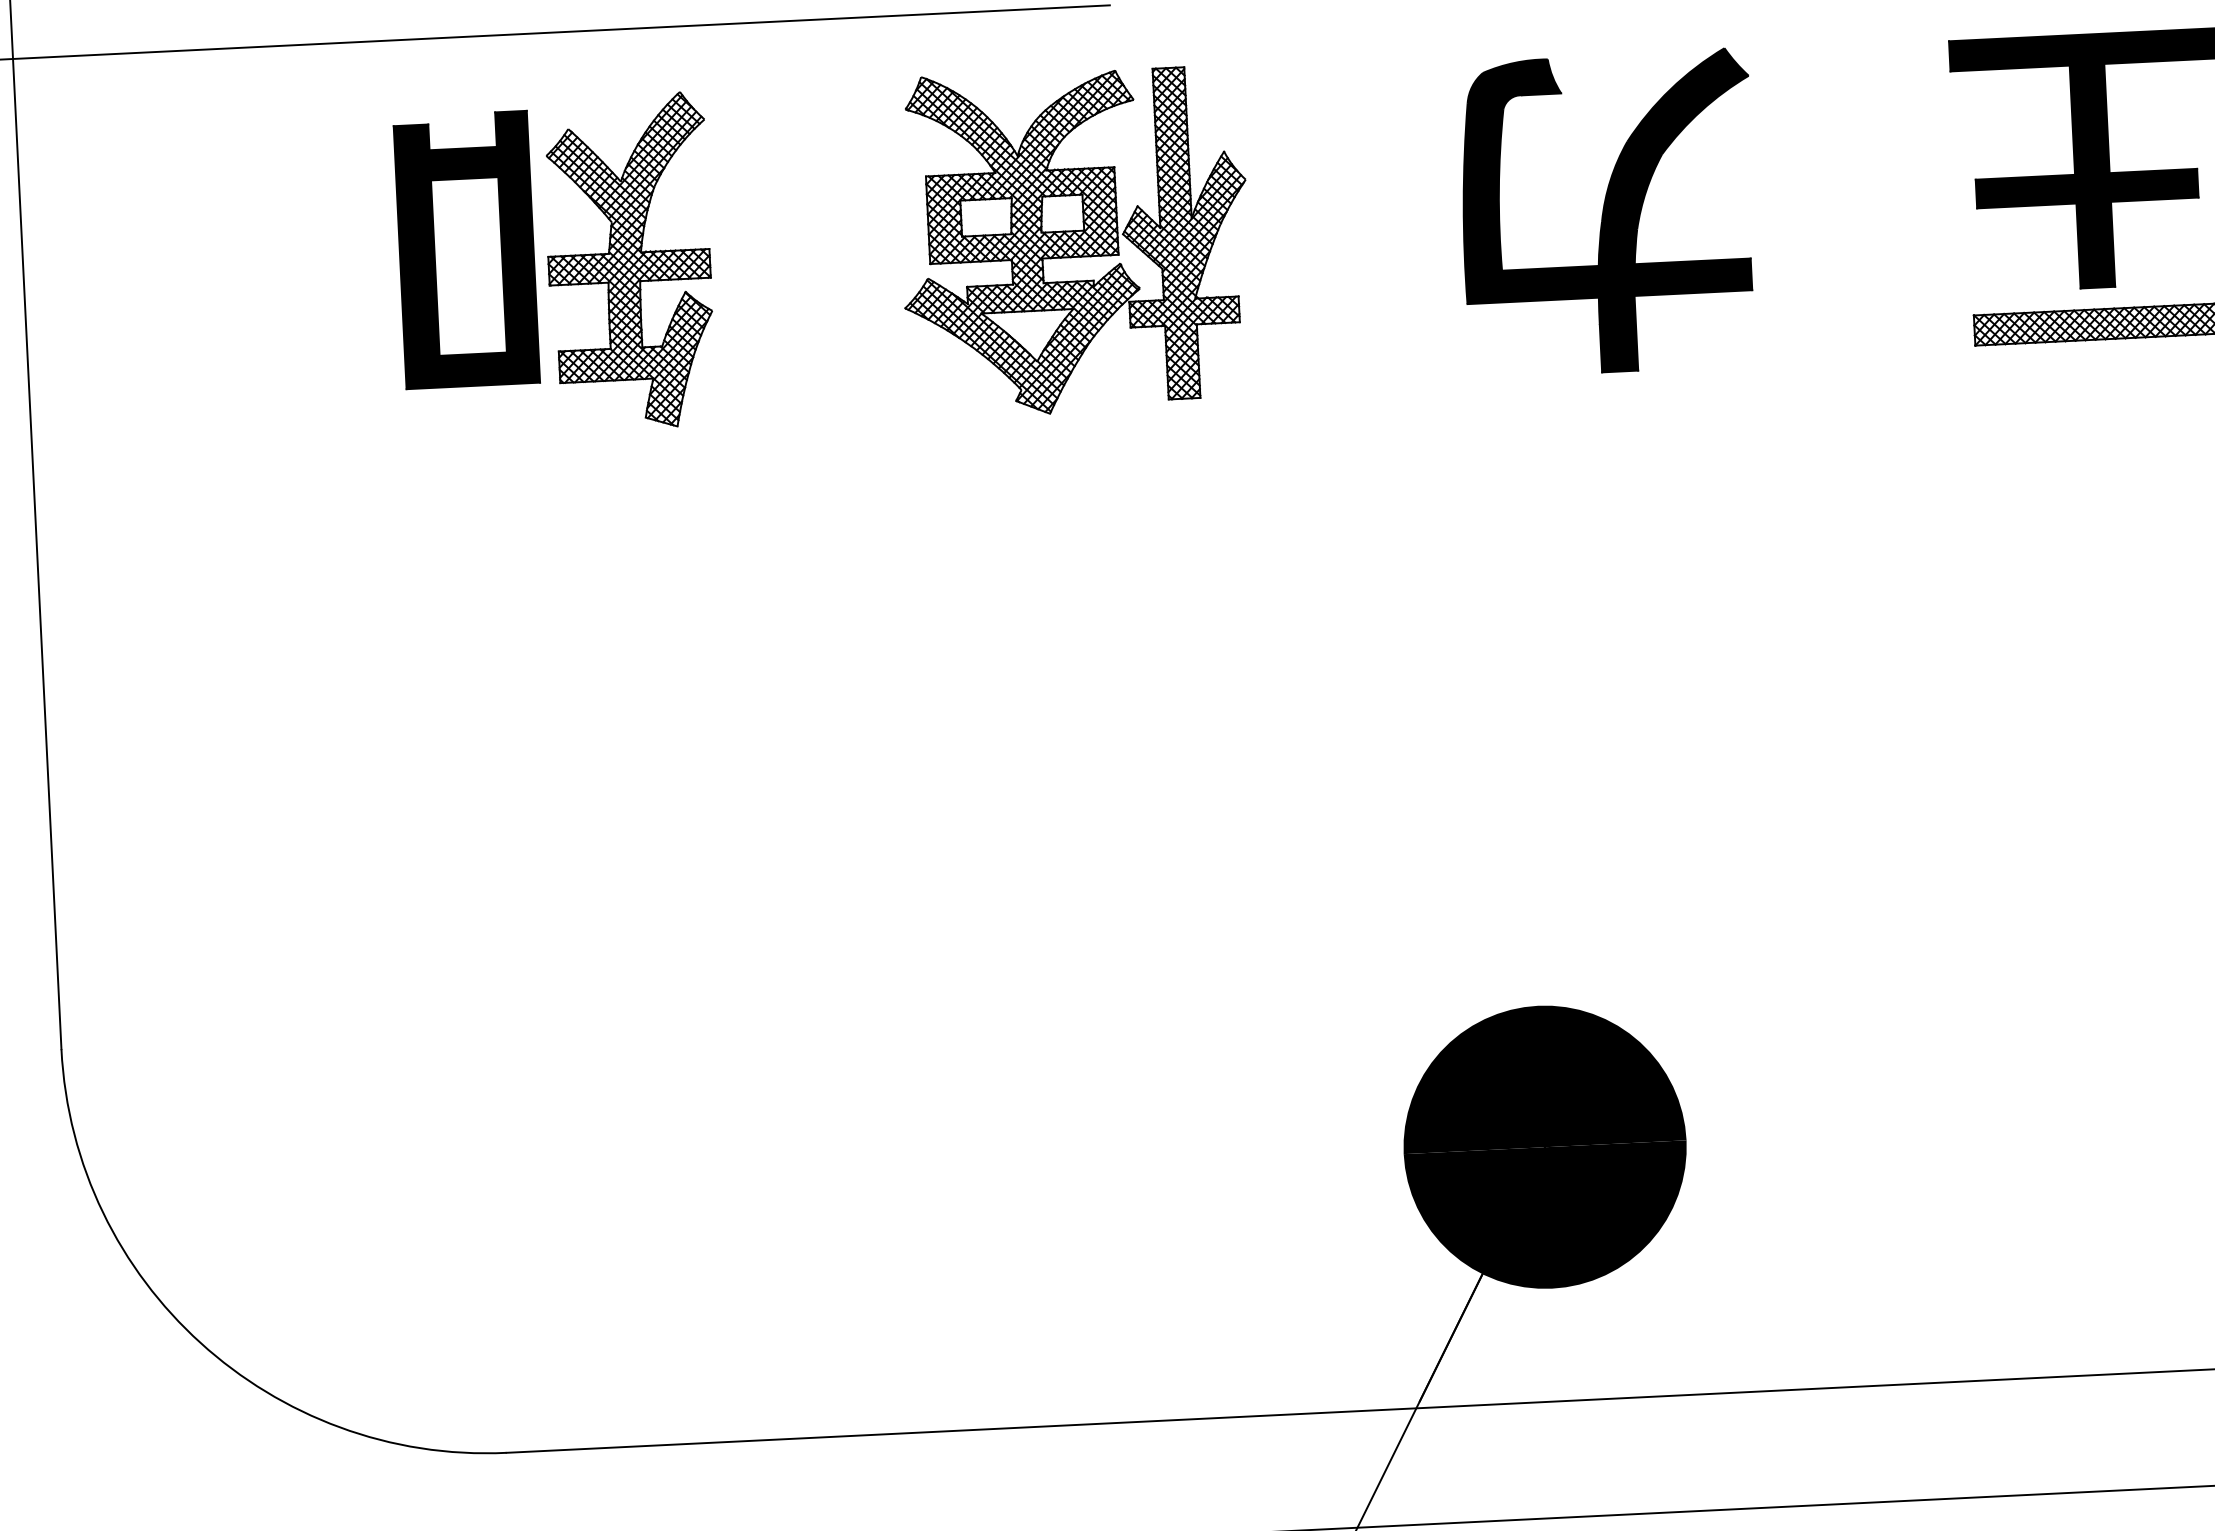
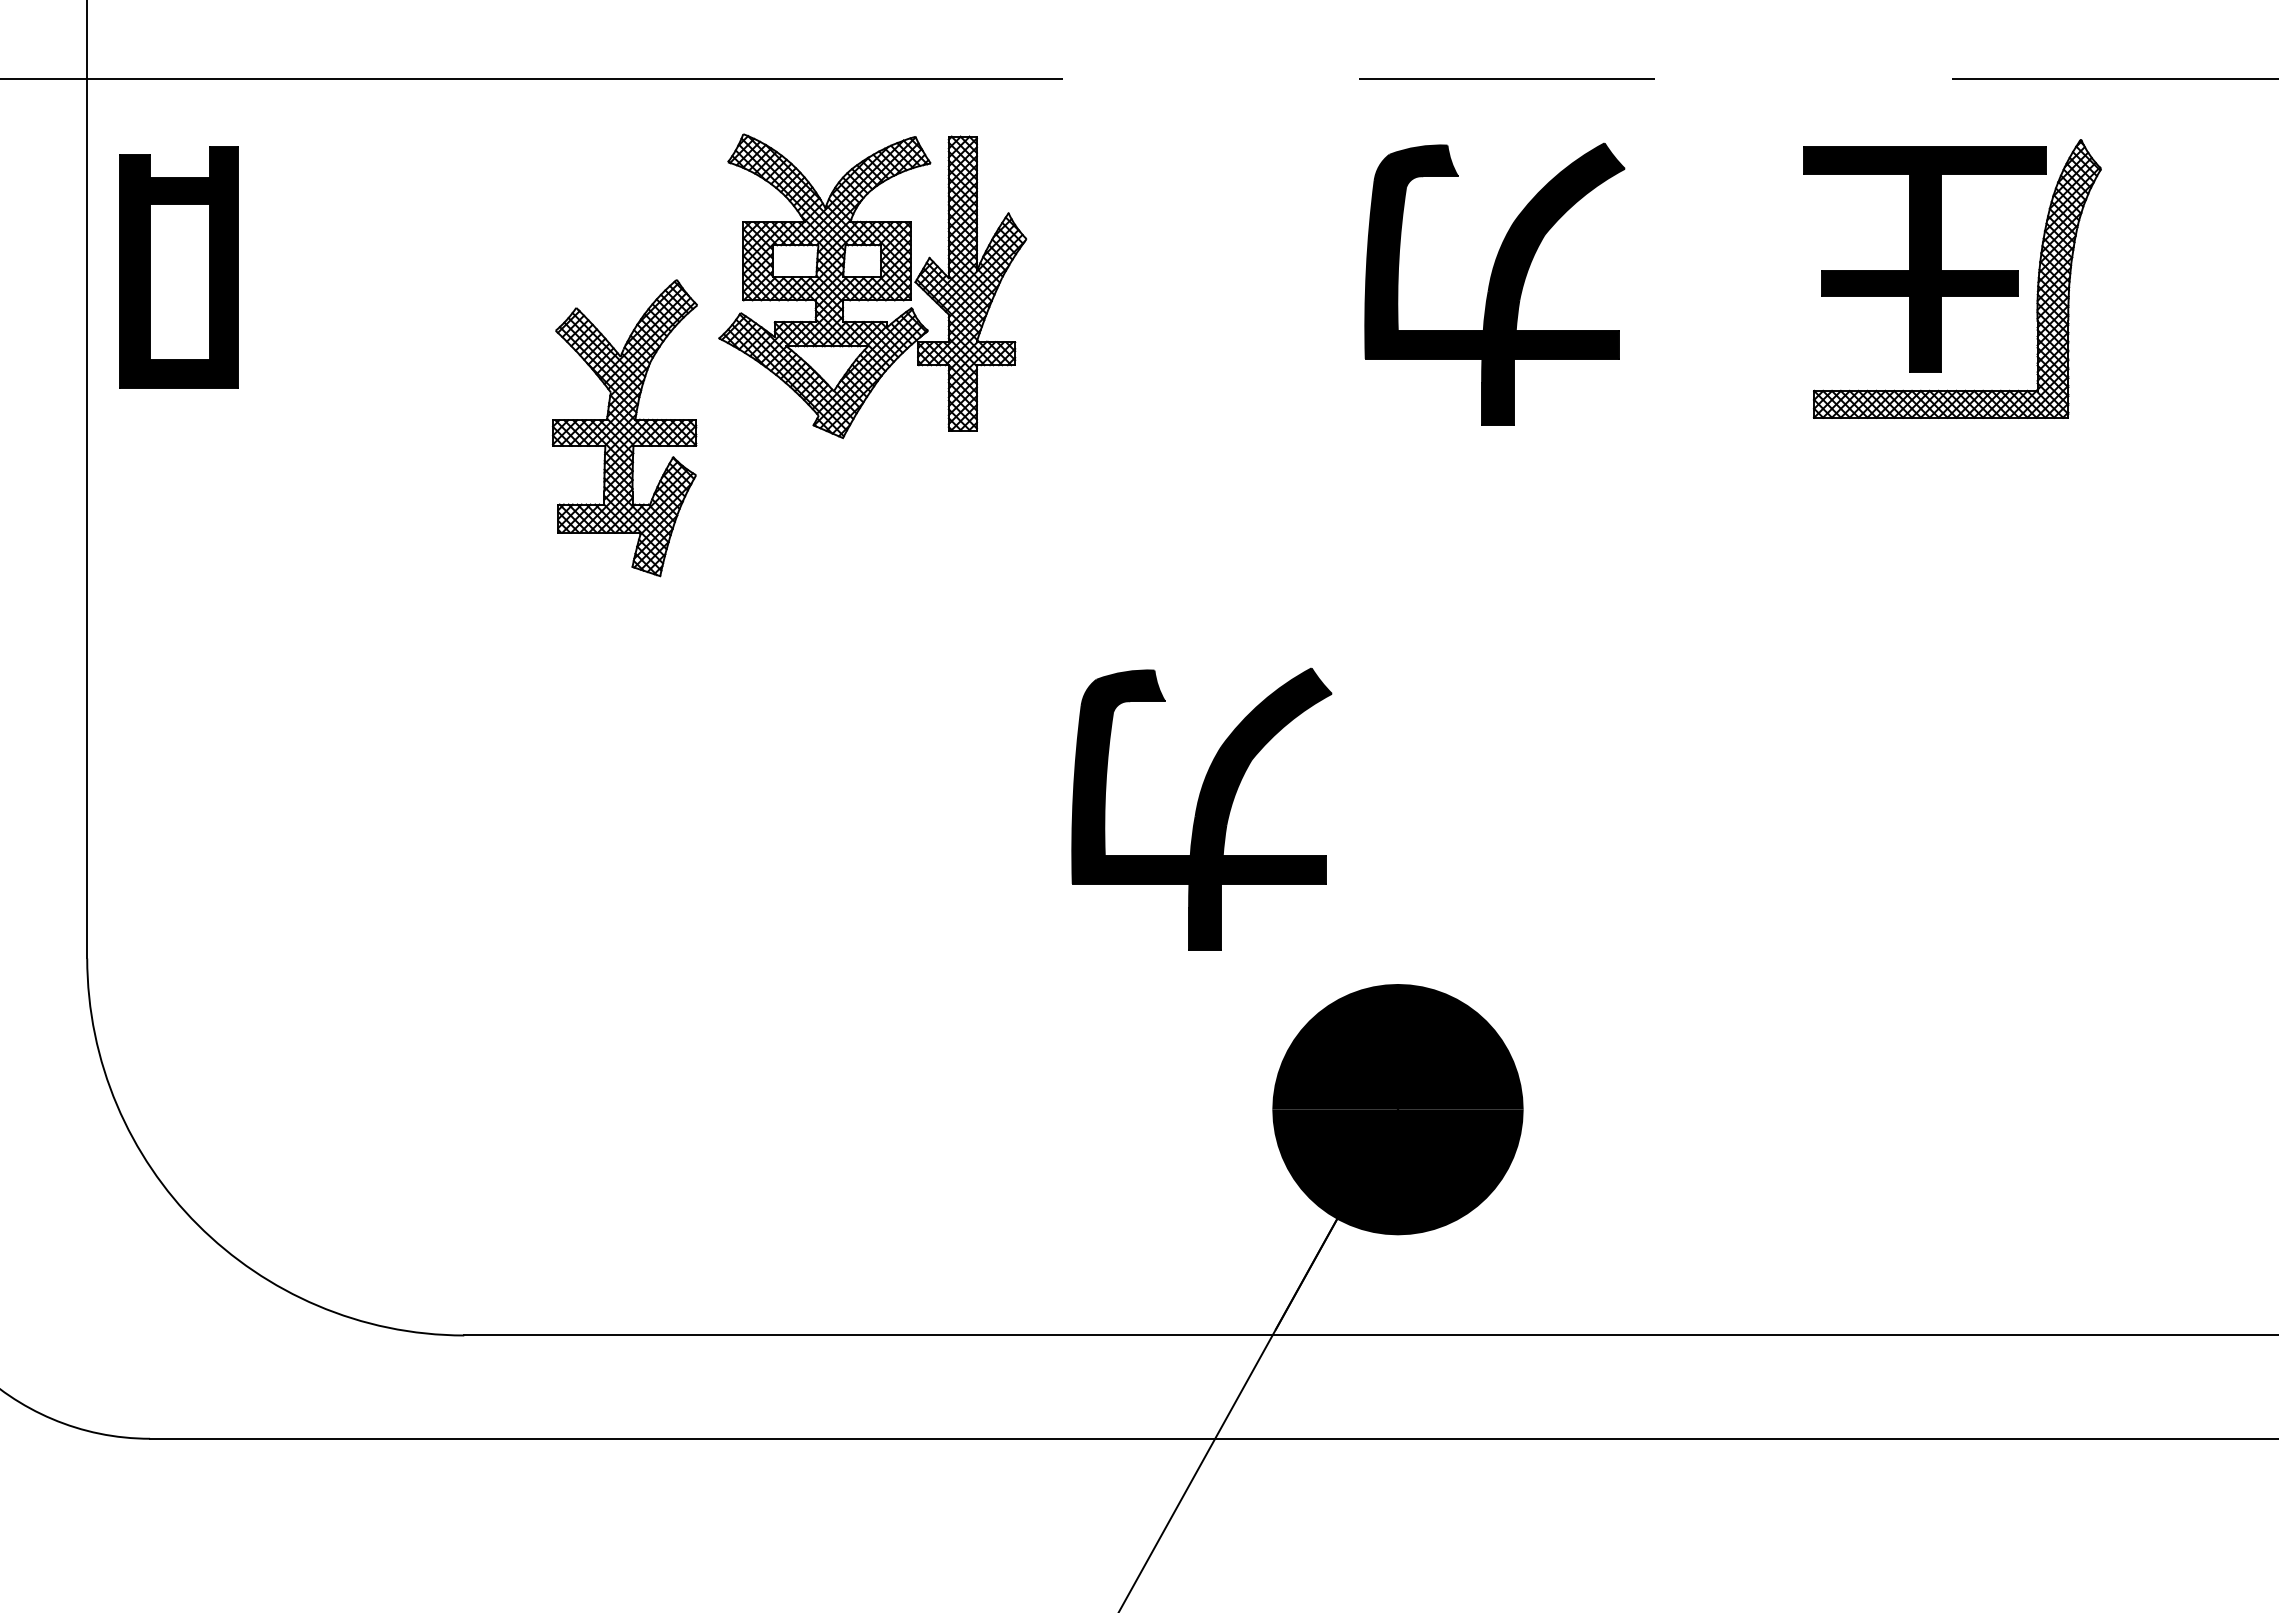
part: (1074, 241) -> (872, 286), moved
part: (466, 249) -> (178, 267), moved
part: (629, 262) -> (624, 428), moved
part: (1307, 819) -> (1201, 808), added

